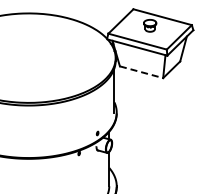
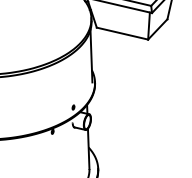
line: (142, 72) -> (123, 33), dashed -> solid

